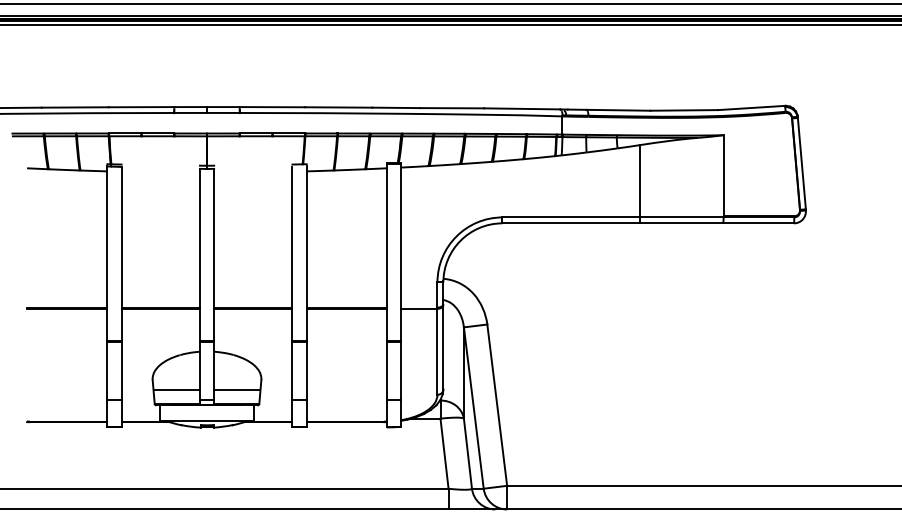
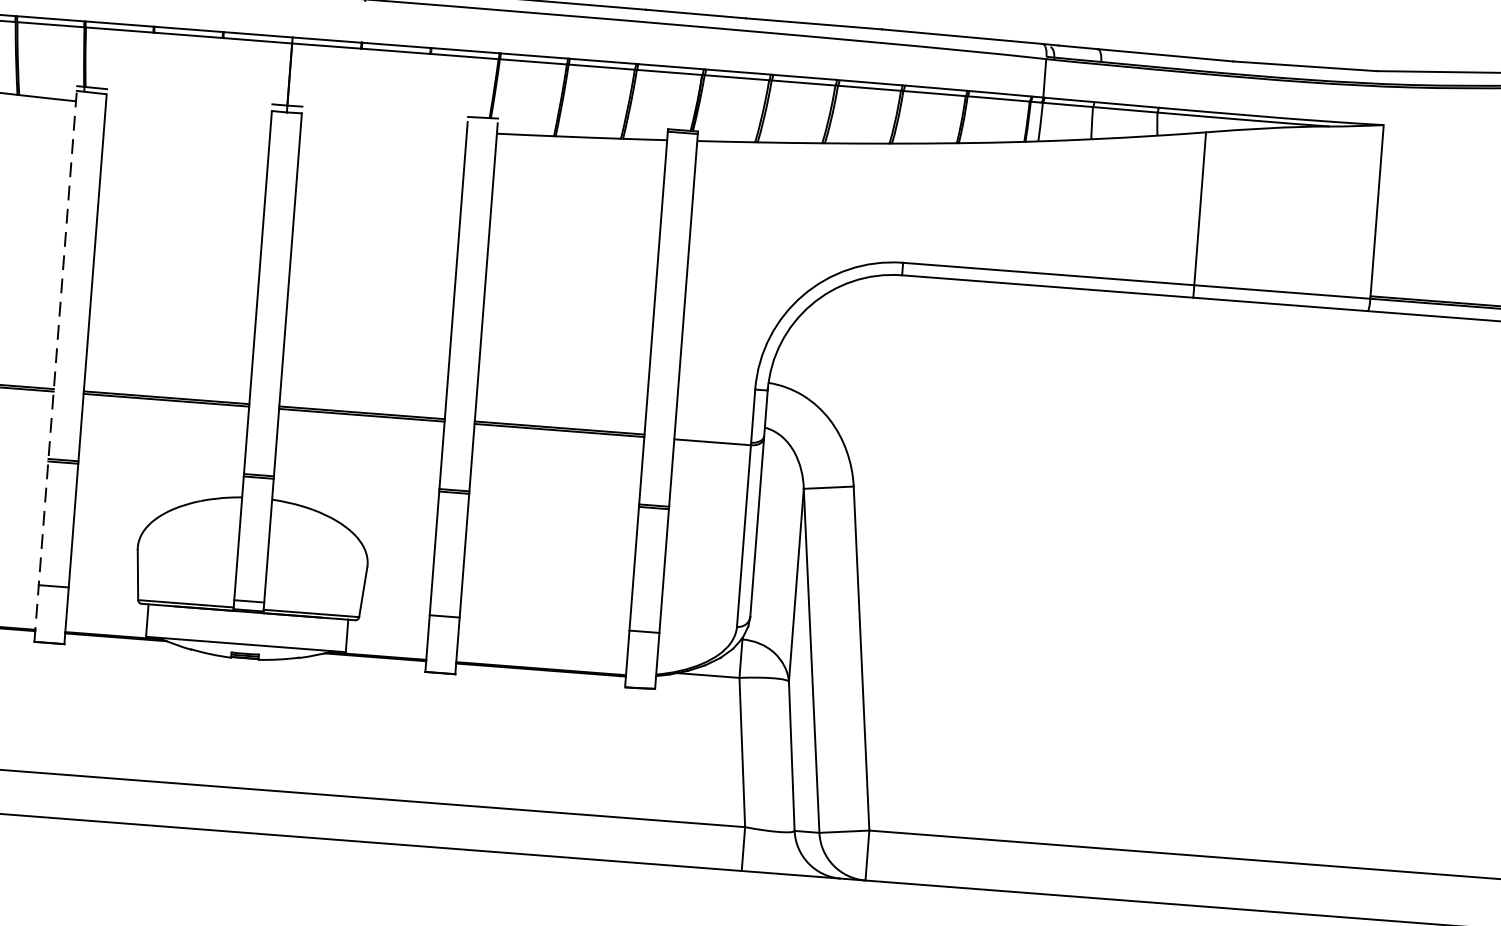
line: (107, 296) -> (55, 365), solid -> dashed
line: (176, 390) -> (186, 575), removed
line: (237, 390) -> (315, 585), removed

